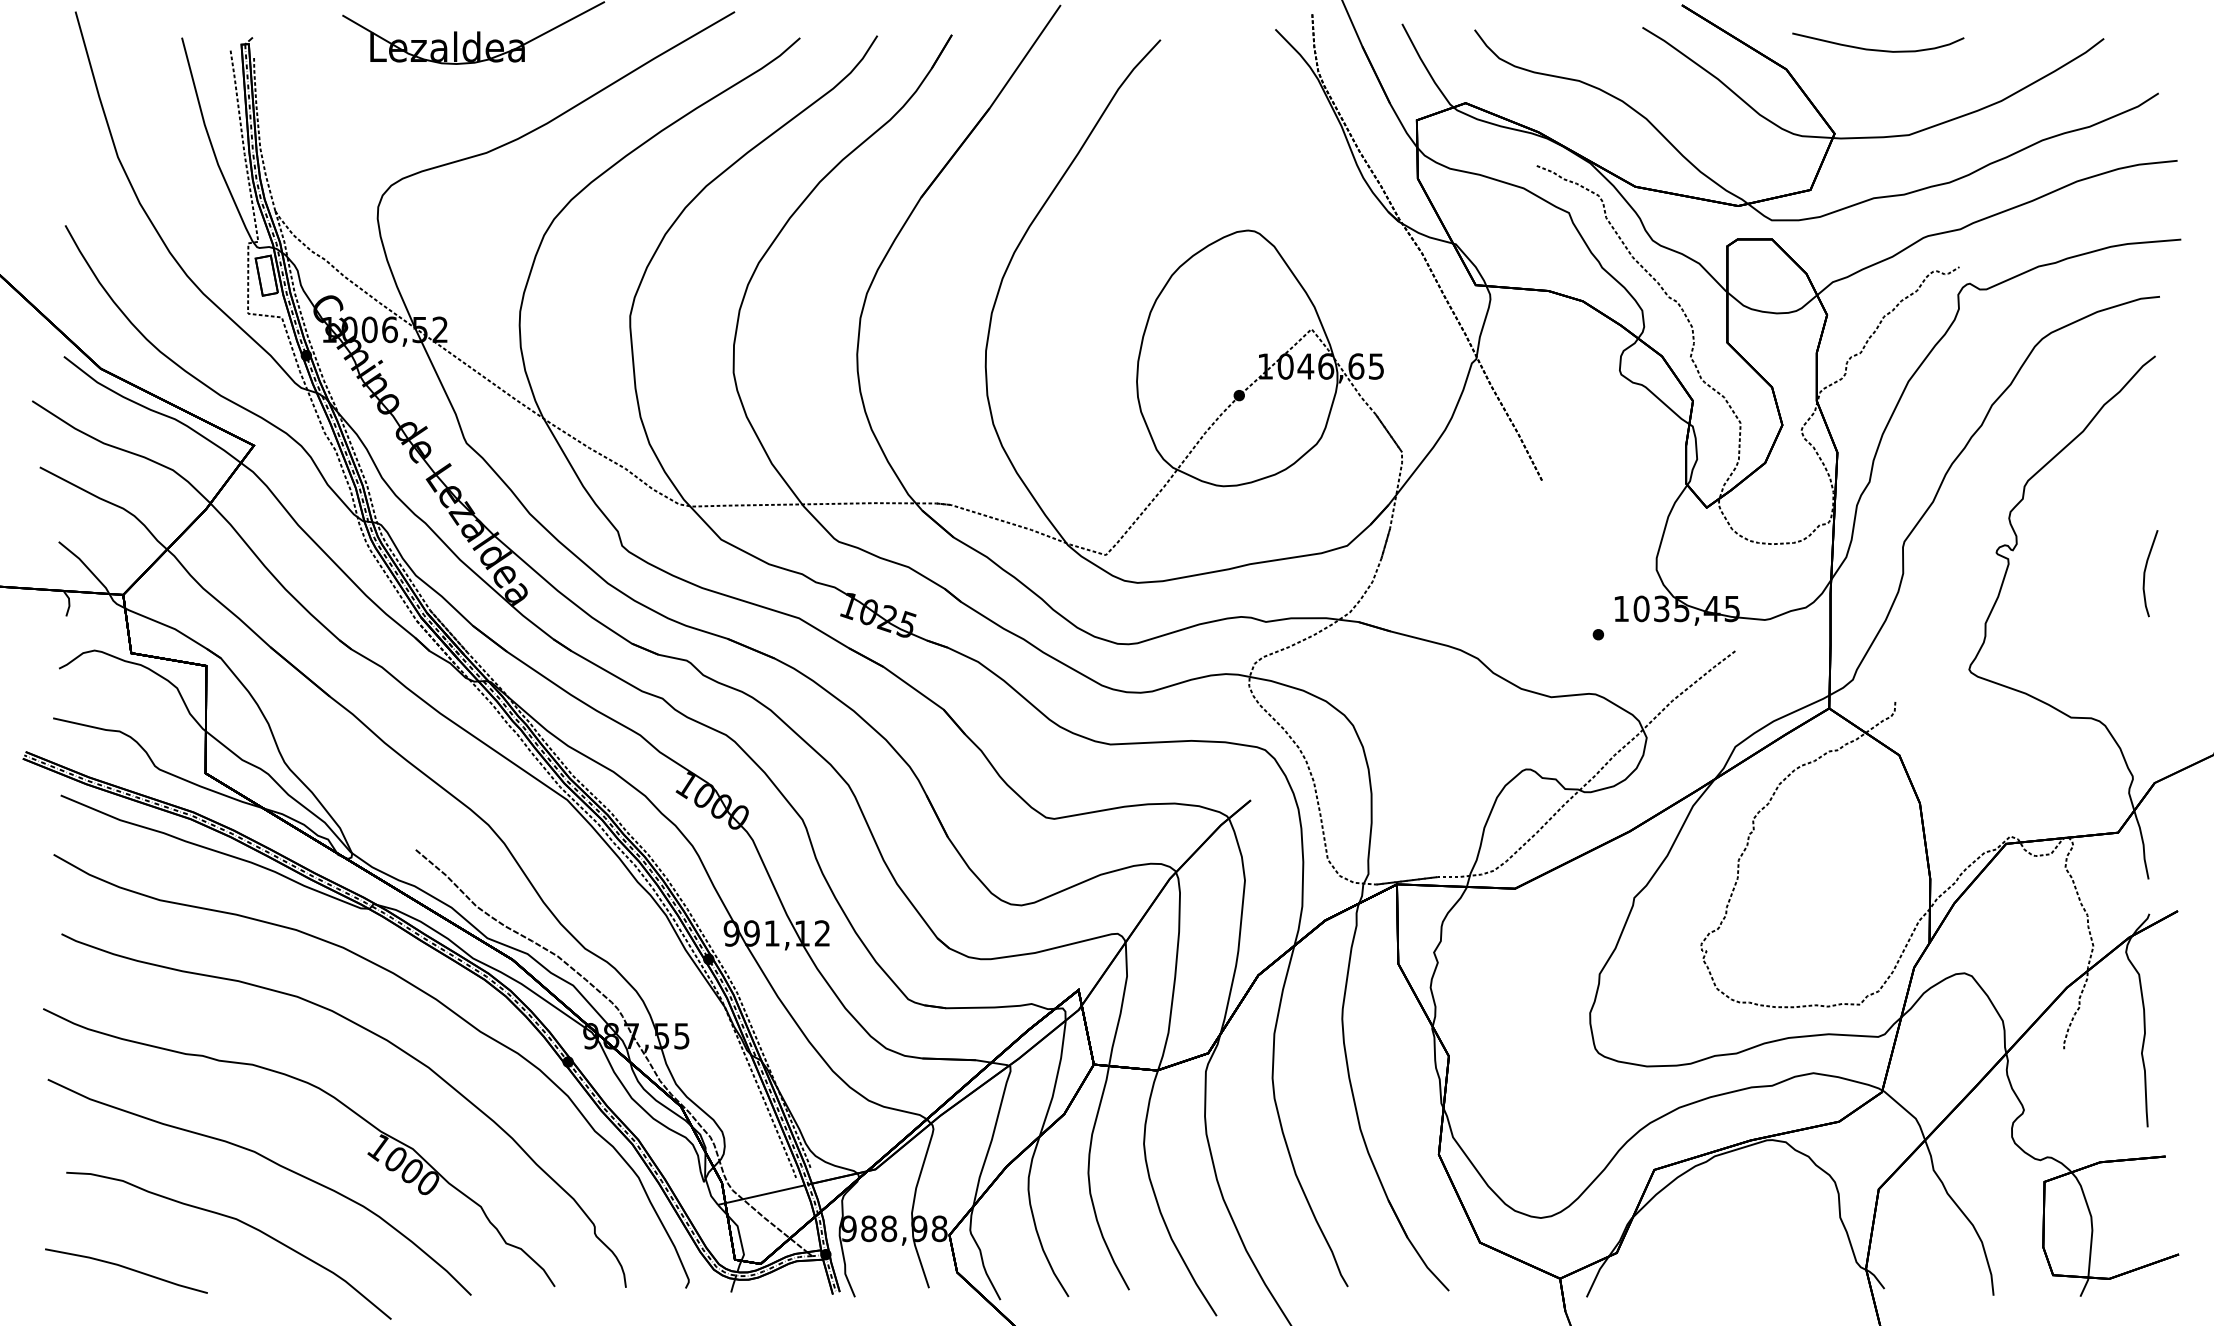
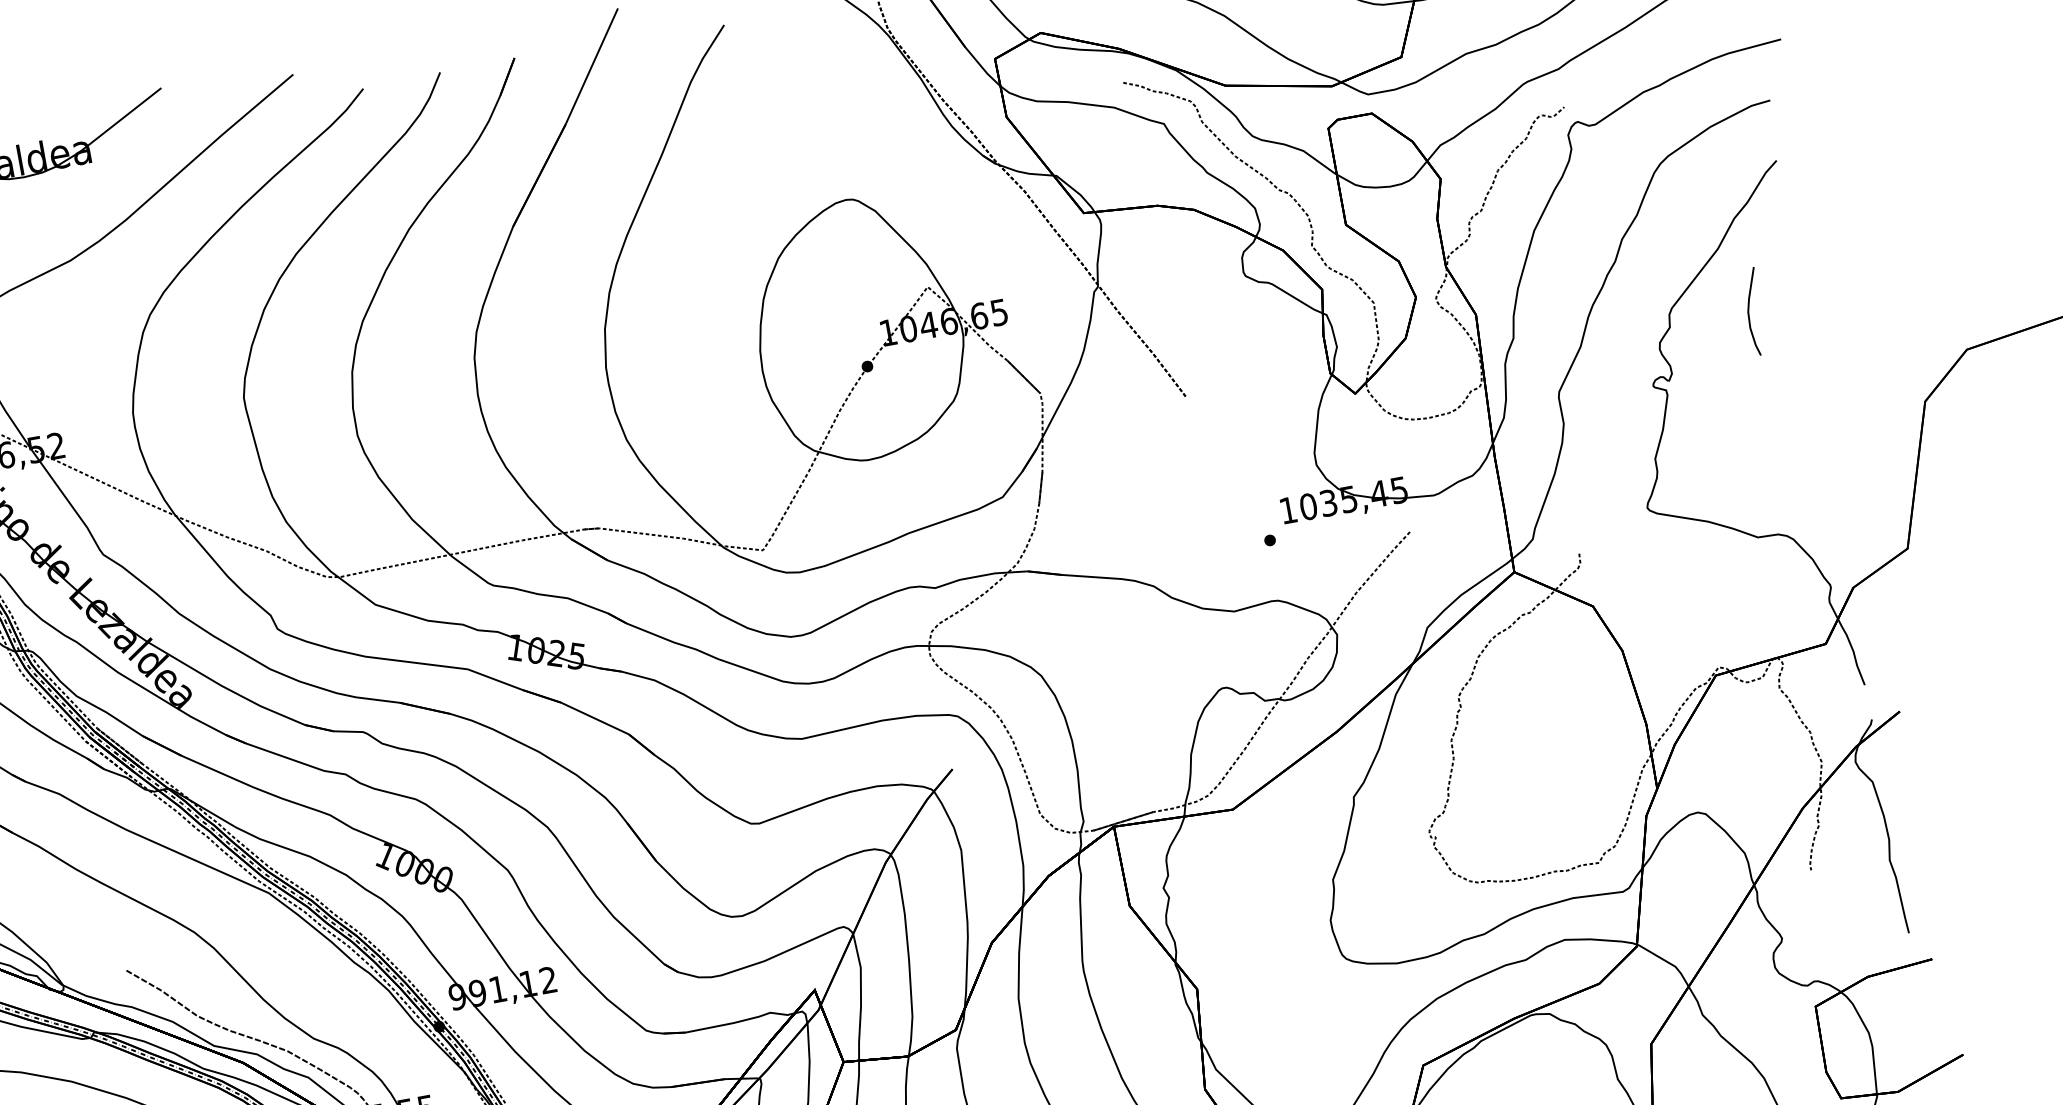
curve: (2145, 573) -> (1749, 312), moved

